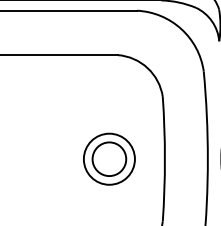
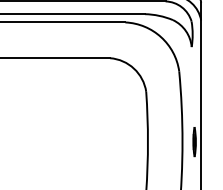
part: (108, 158) -> (102, 141), removed

